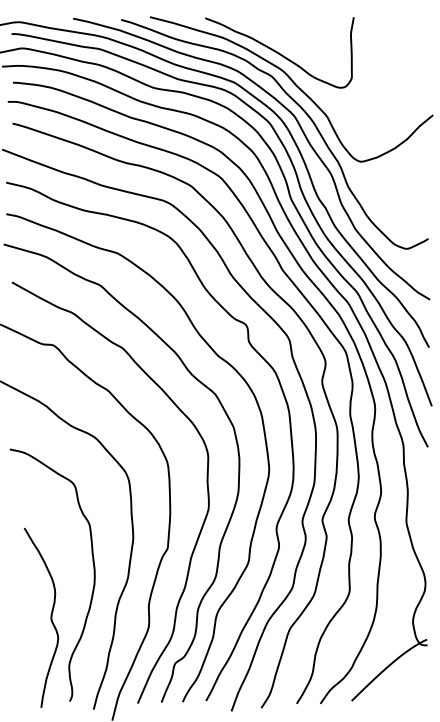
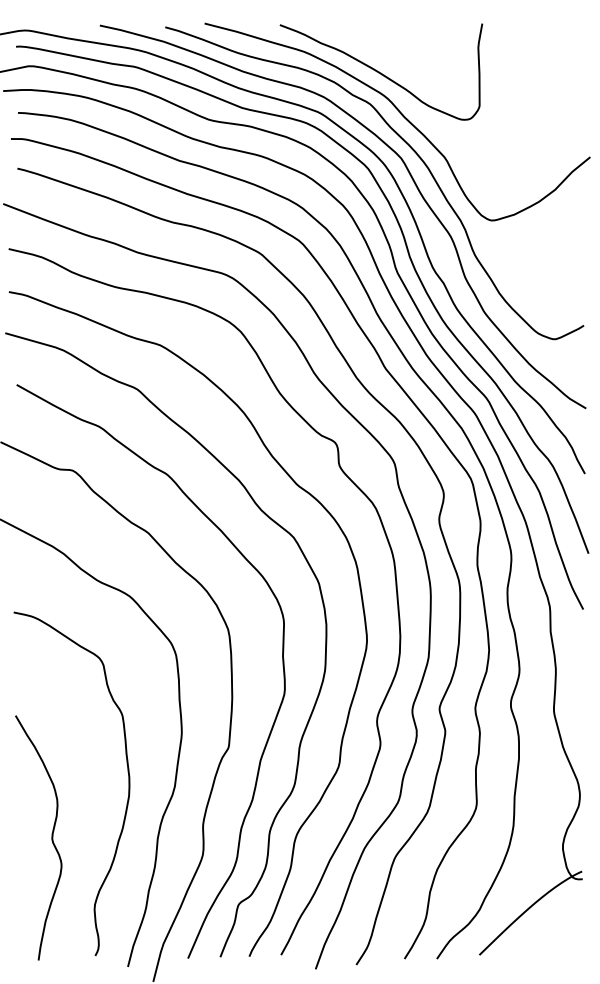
curve: (50, 617) -> (51, 837), moved

